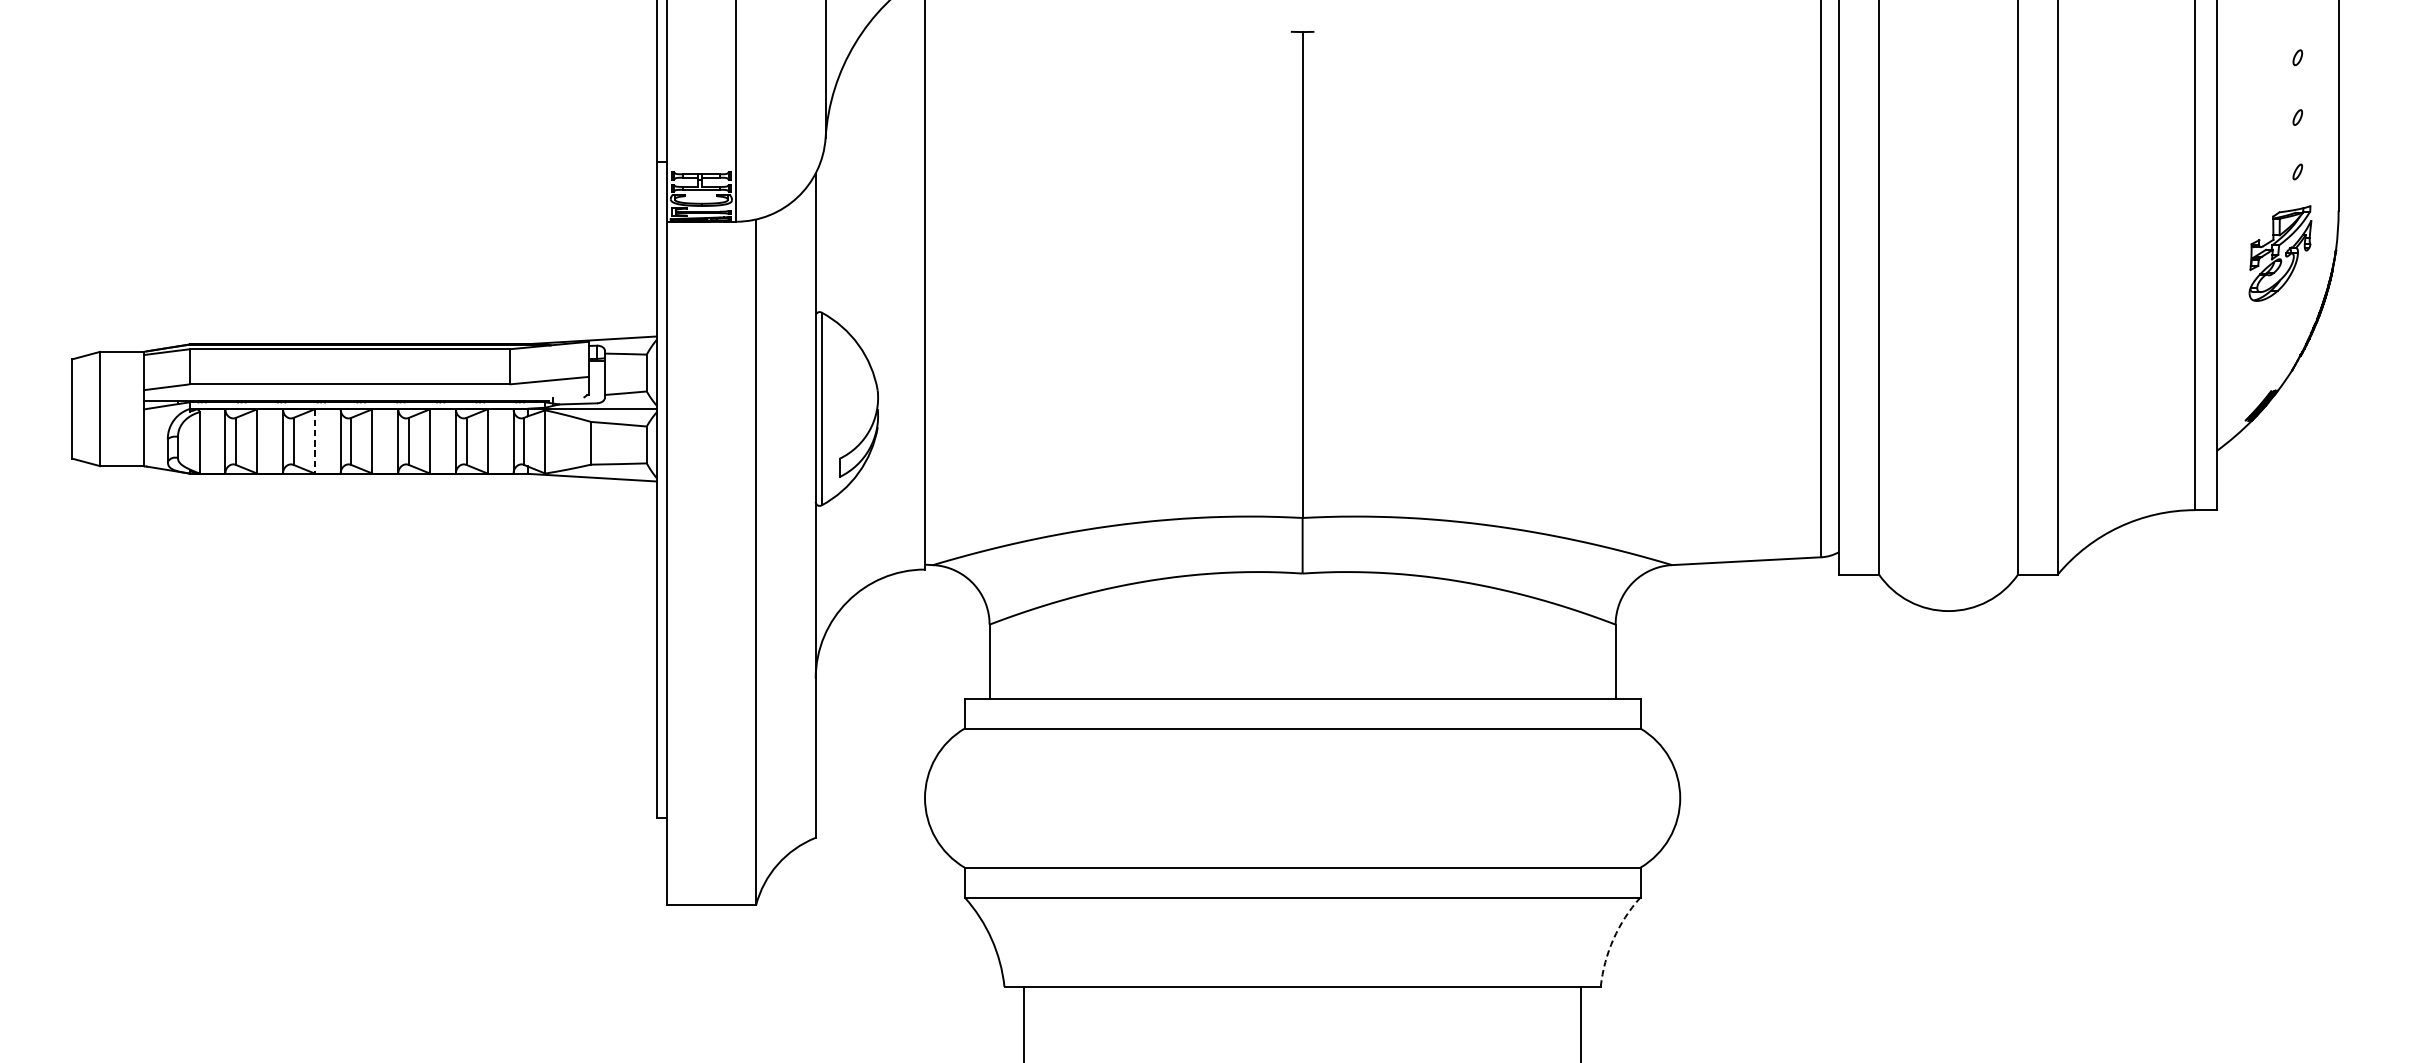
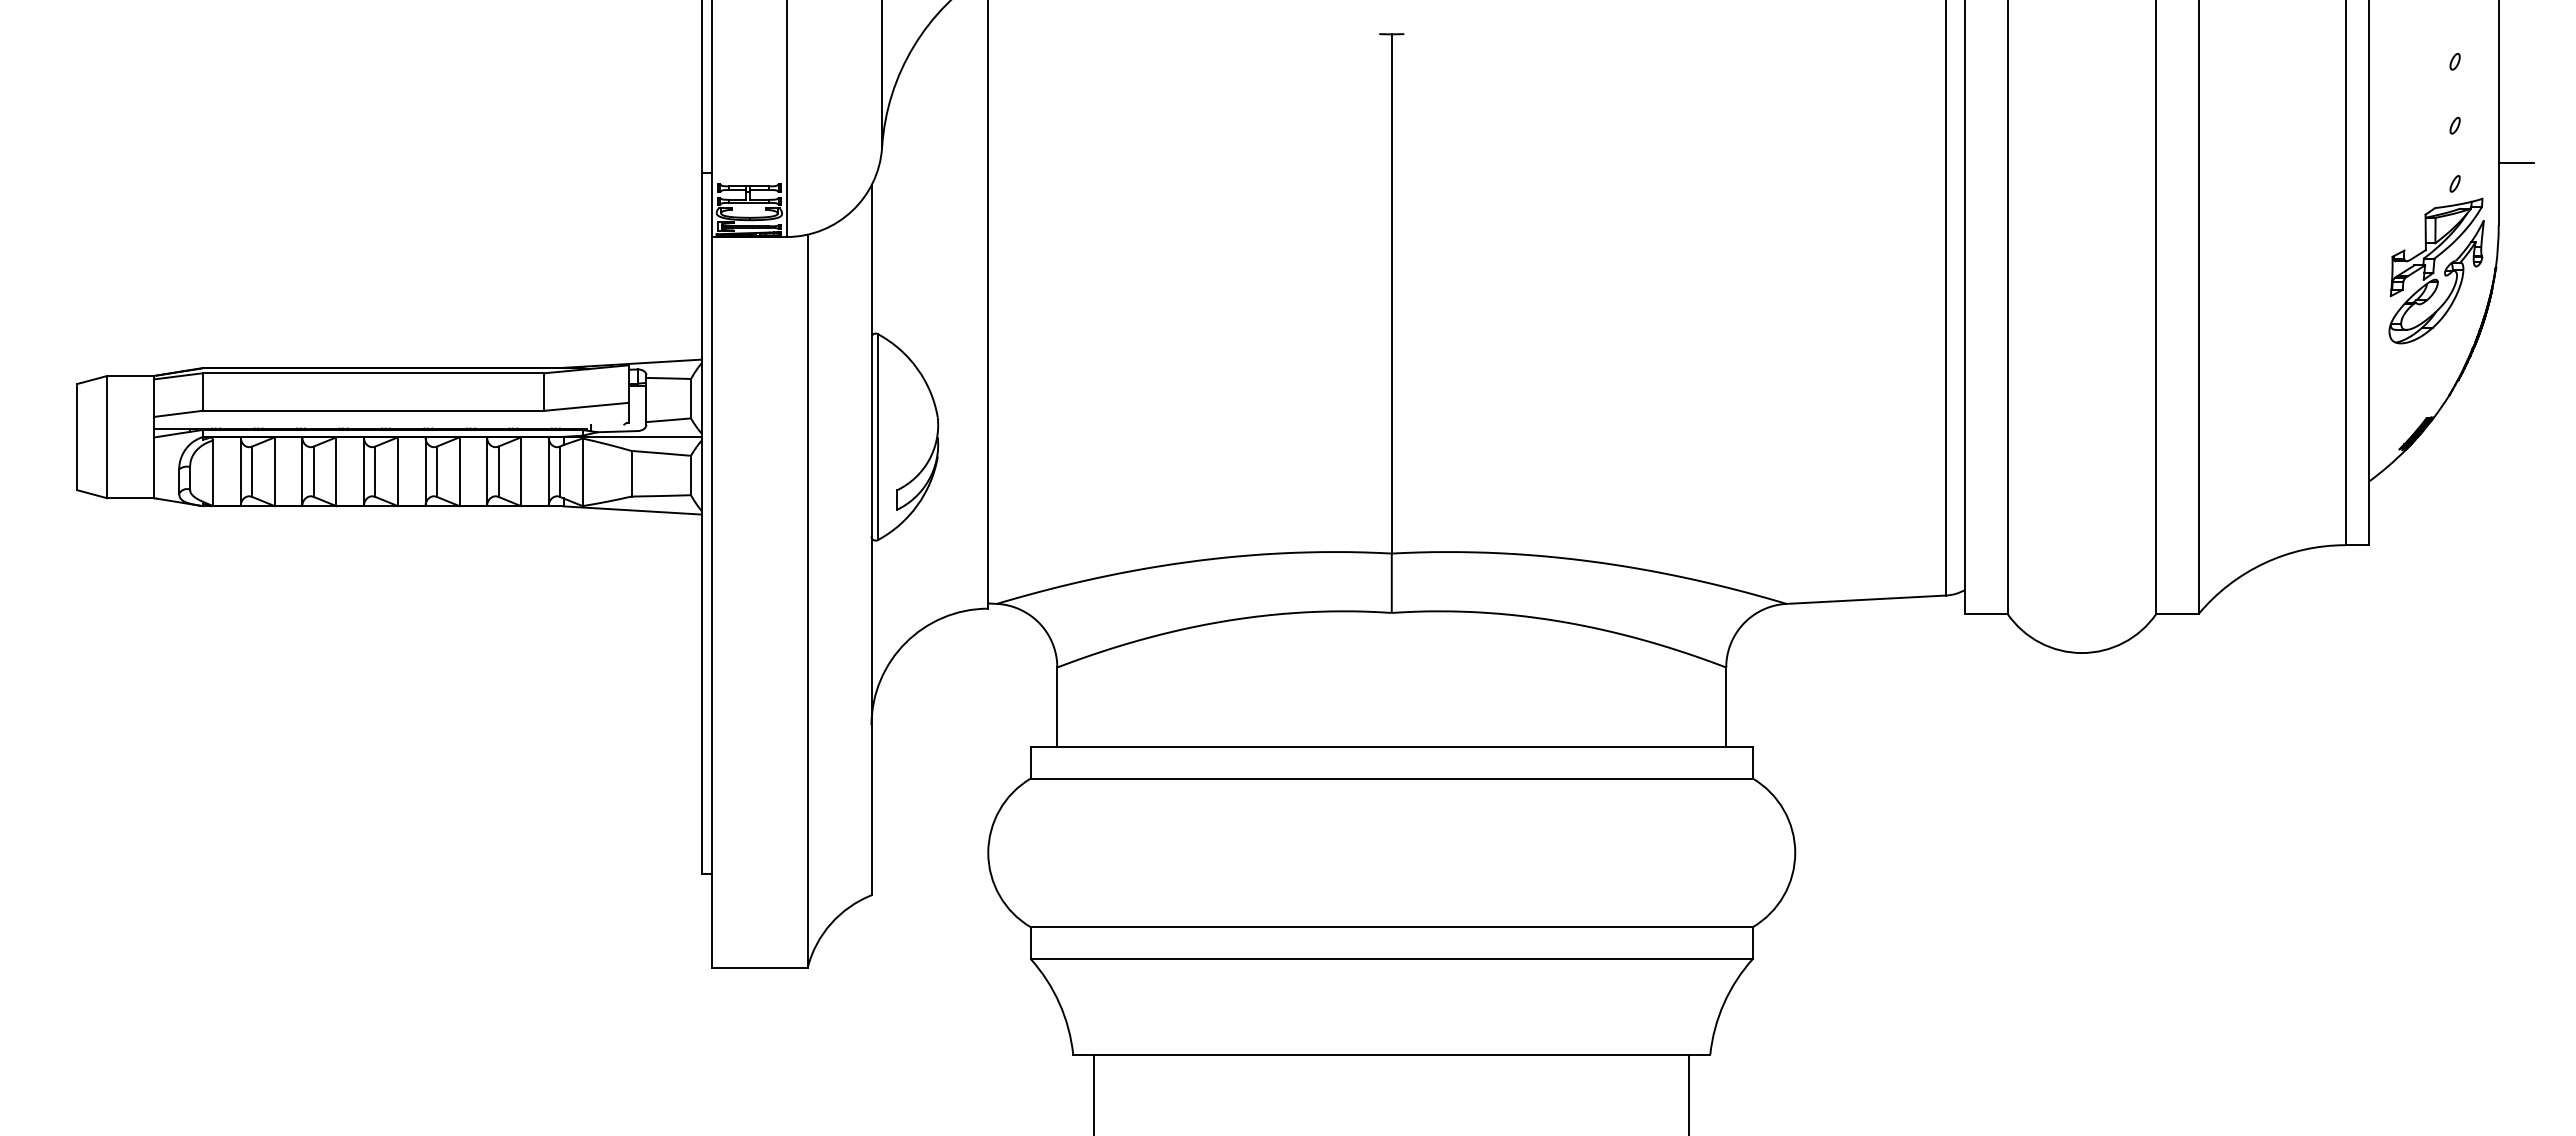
line: (2355, 151) -> (2516, 162), added
part: (2280, 253) -> (2436, 270), size x1.43
line: (314, 442) -> (336, 472), dashed -> solid
arc: (1614, 939) -> (1724, 1003), dashed -> solid

